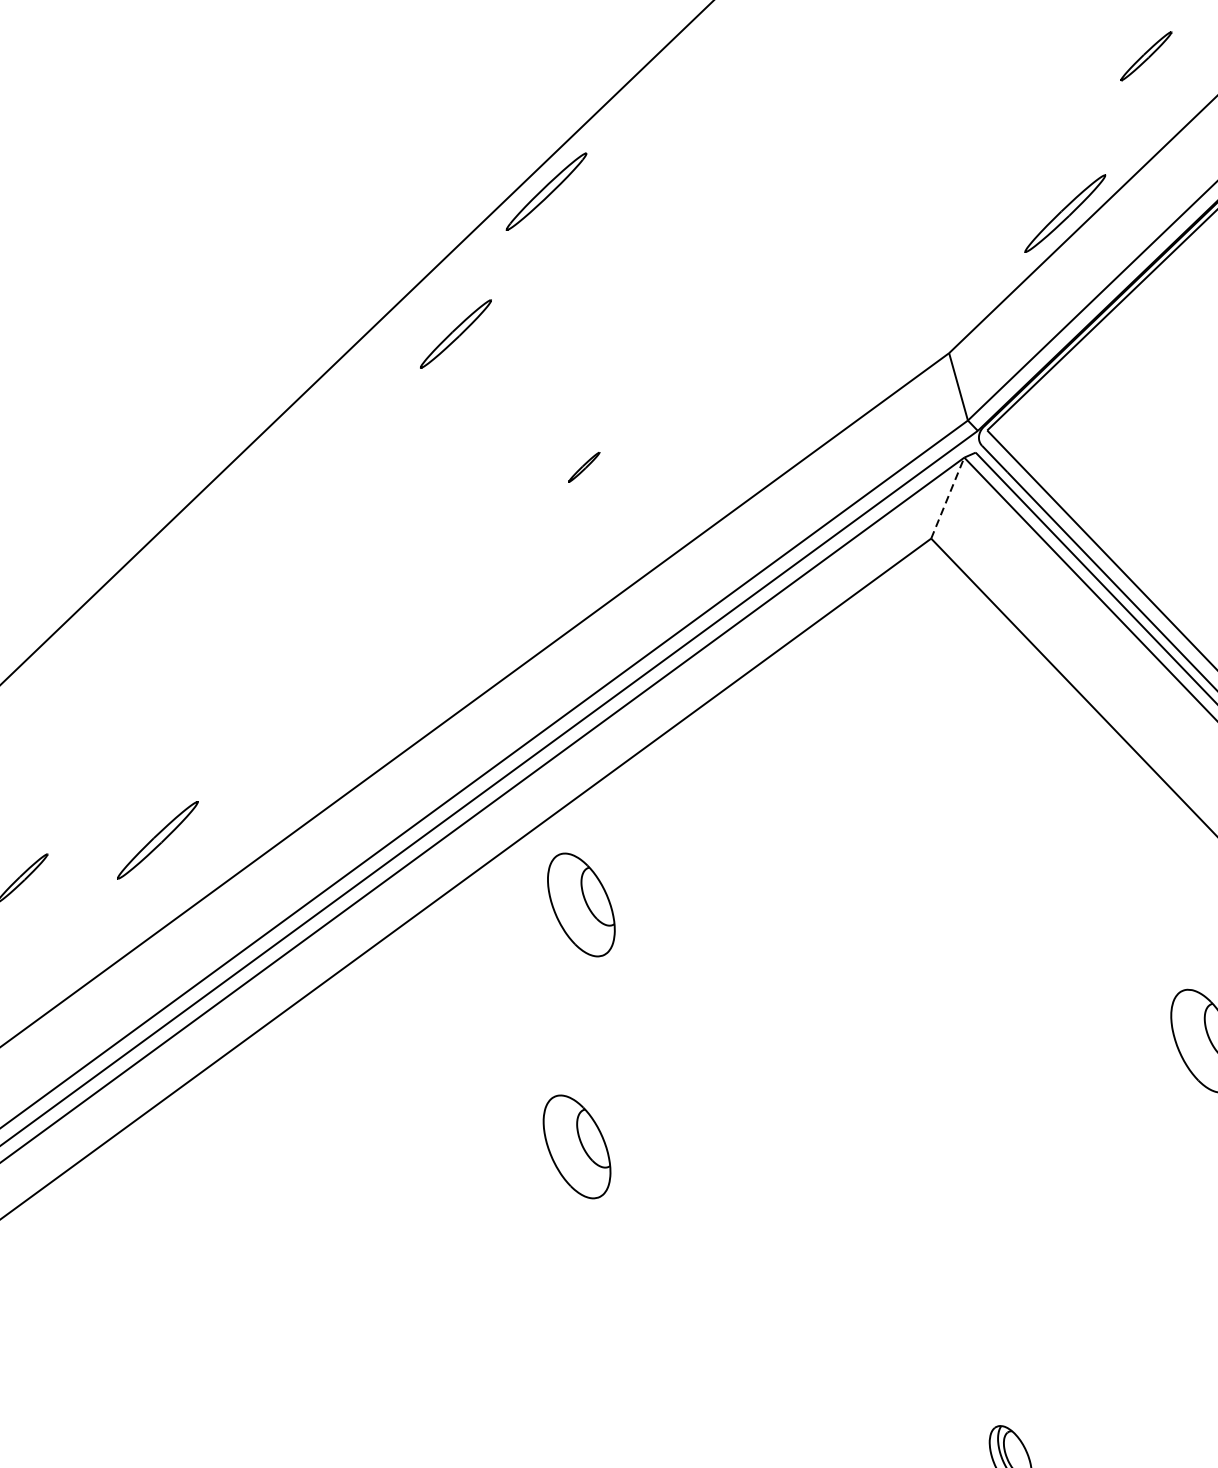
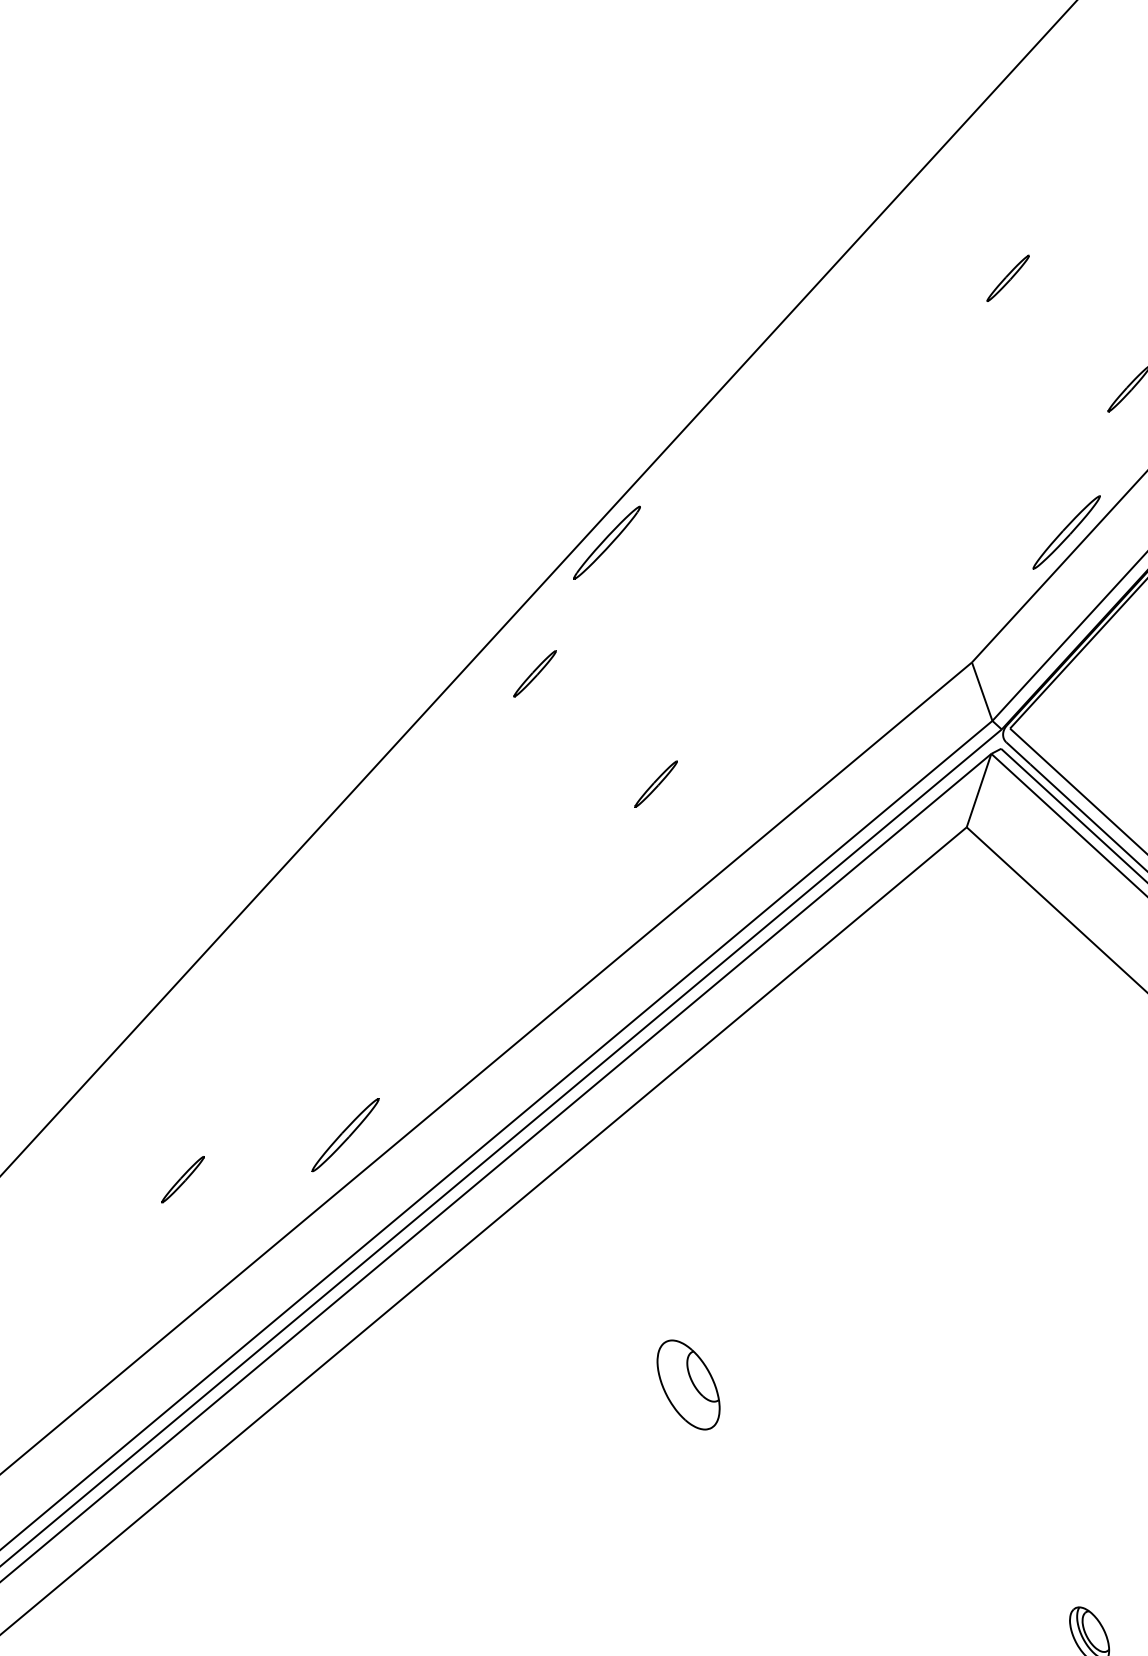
part: (455, 333) -> (534, 673), size x0.71
part: (583, 466) -> (655, 783), size x1.67
line: (948, 498) -> (979, 790), dashed -> solid
part: (157, 840) -> (345, 1135), moved
part: (581, 904) -> (678, 1170), removed

